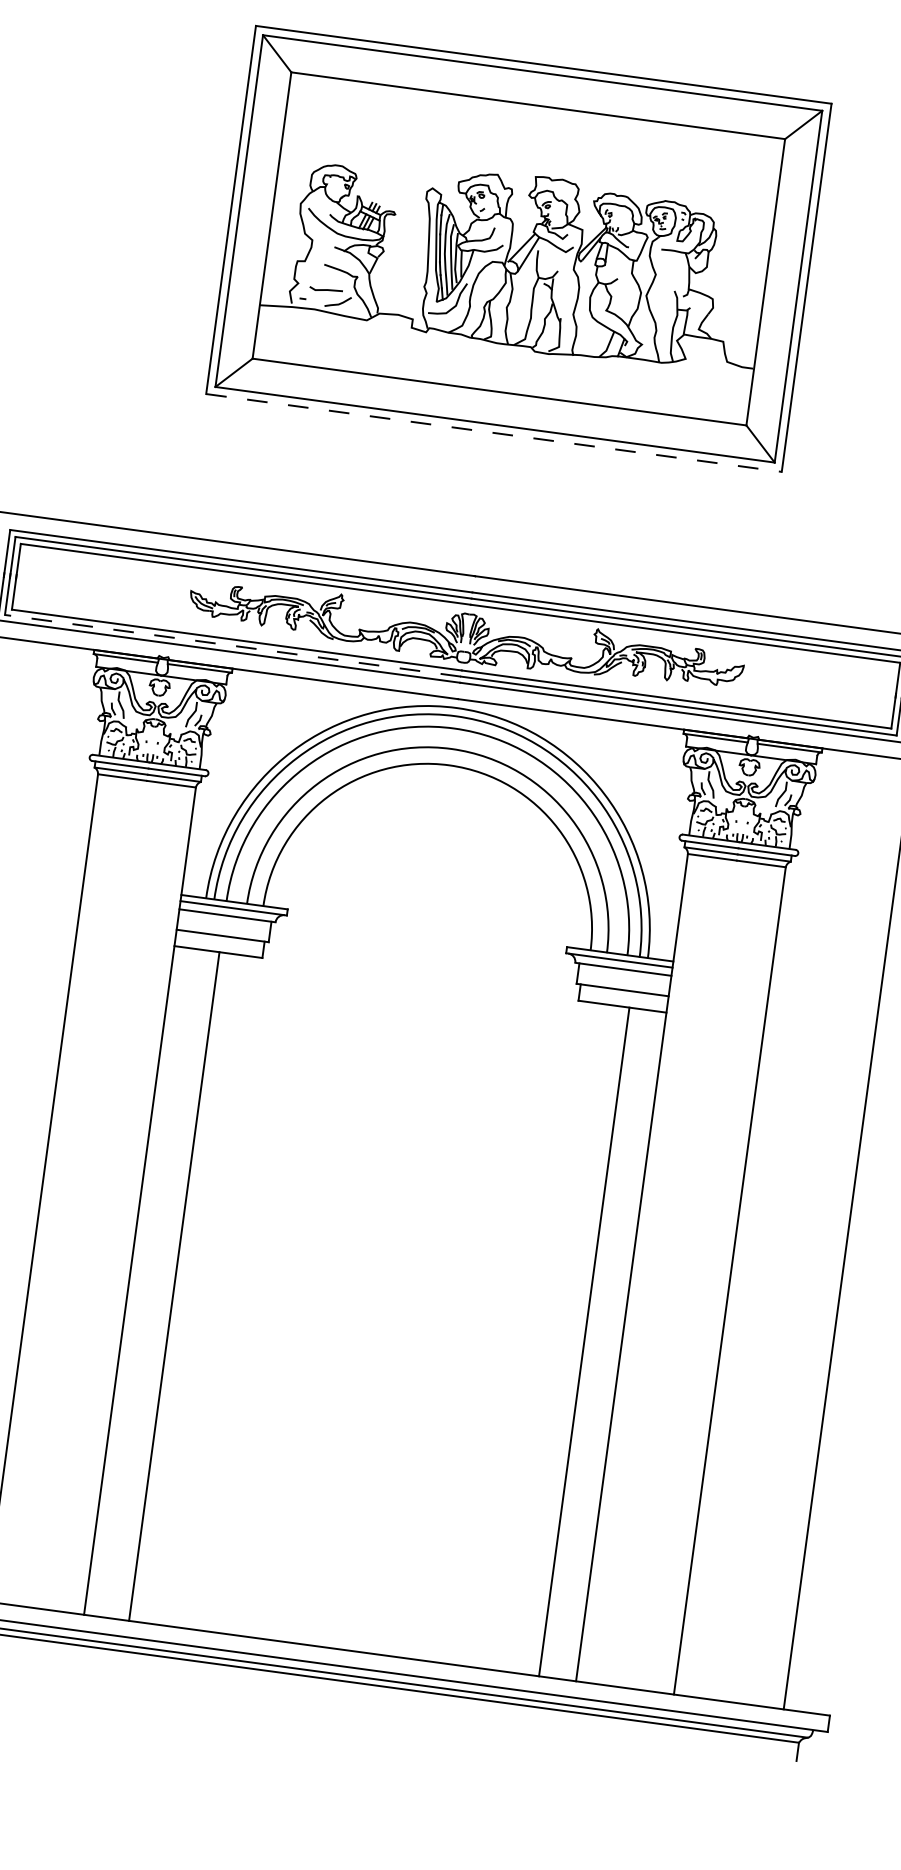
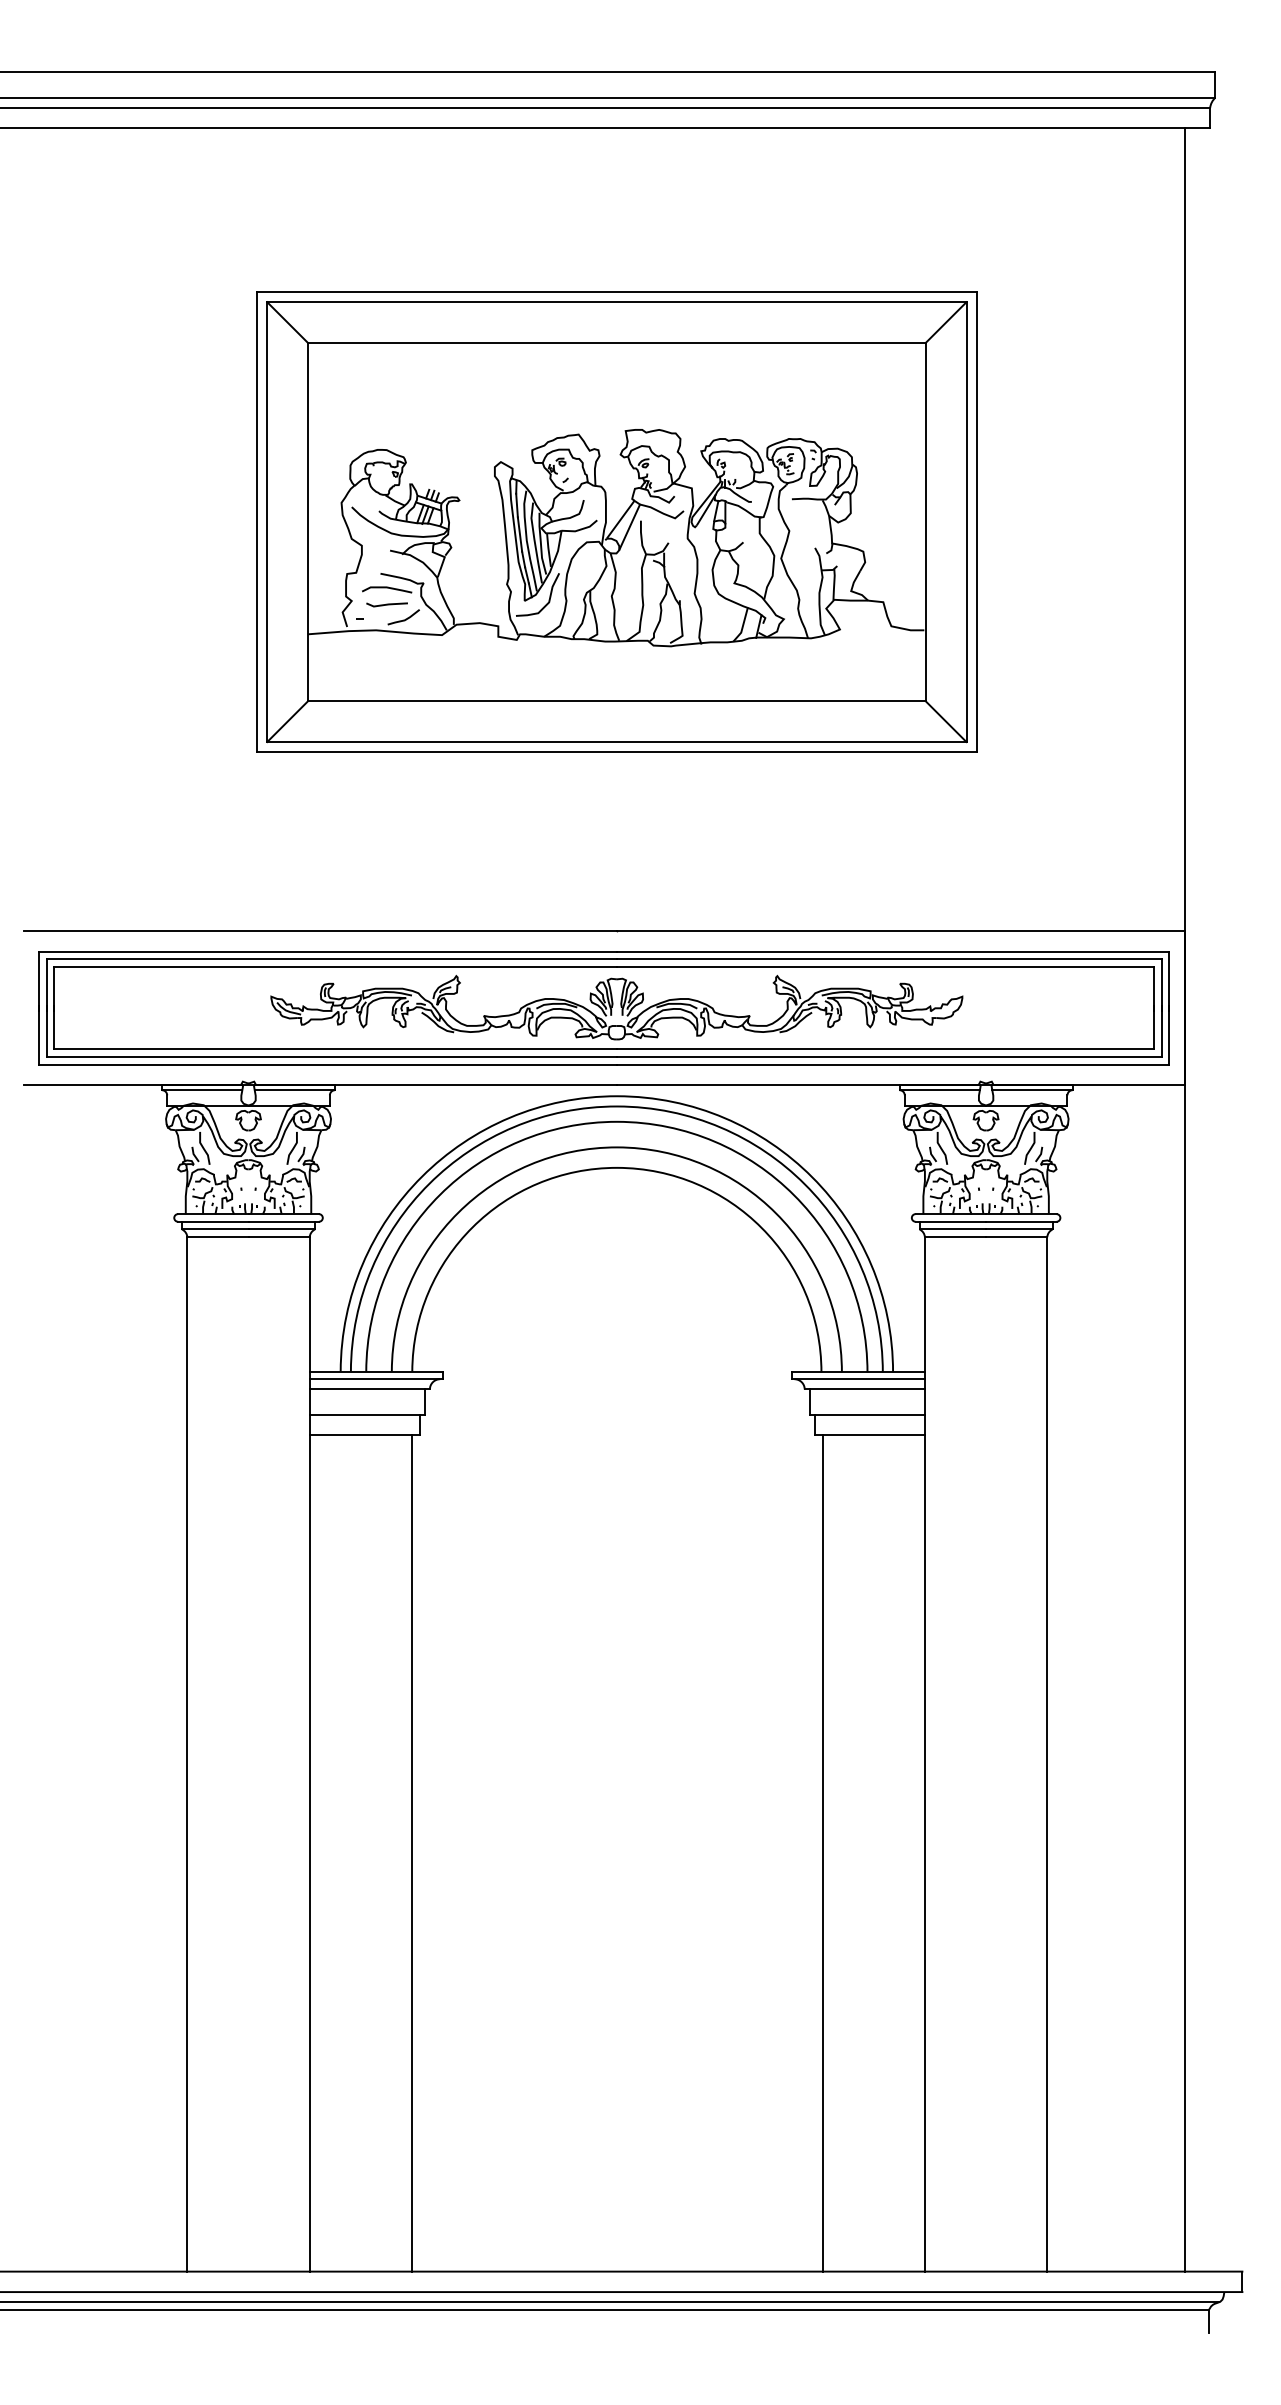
line: (328, 277) -> (387, 588), added
line: (493, 433) -> (616, 752), dashed -> solid
line: (232, 645) -> (331, 1056), dashed -> solid
line: (174, 1286) -> (412, 1853), moved
line: (584, 1341) -> (822, 1853), moved

